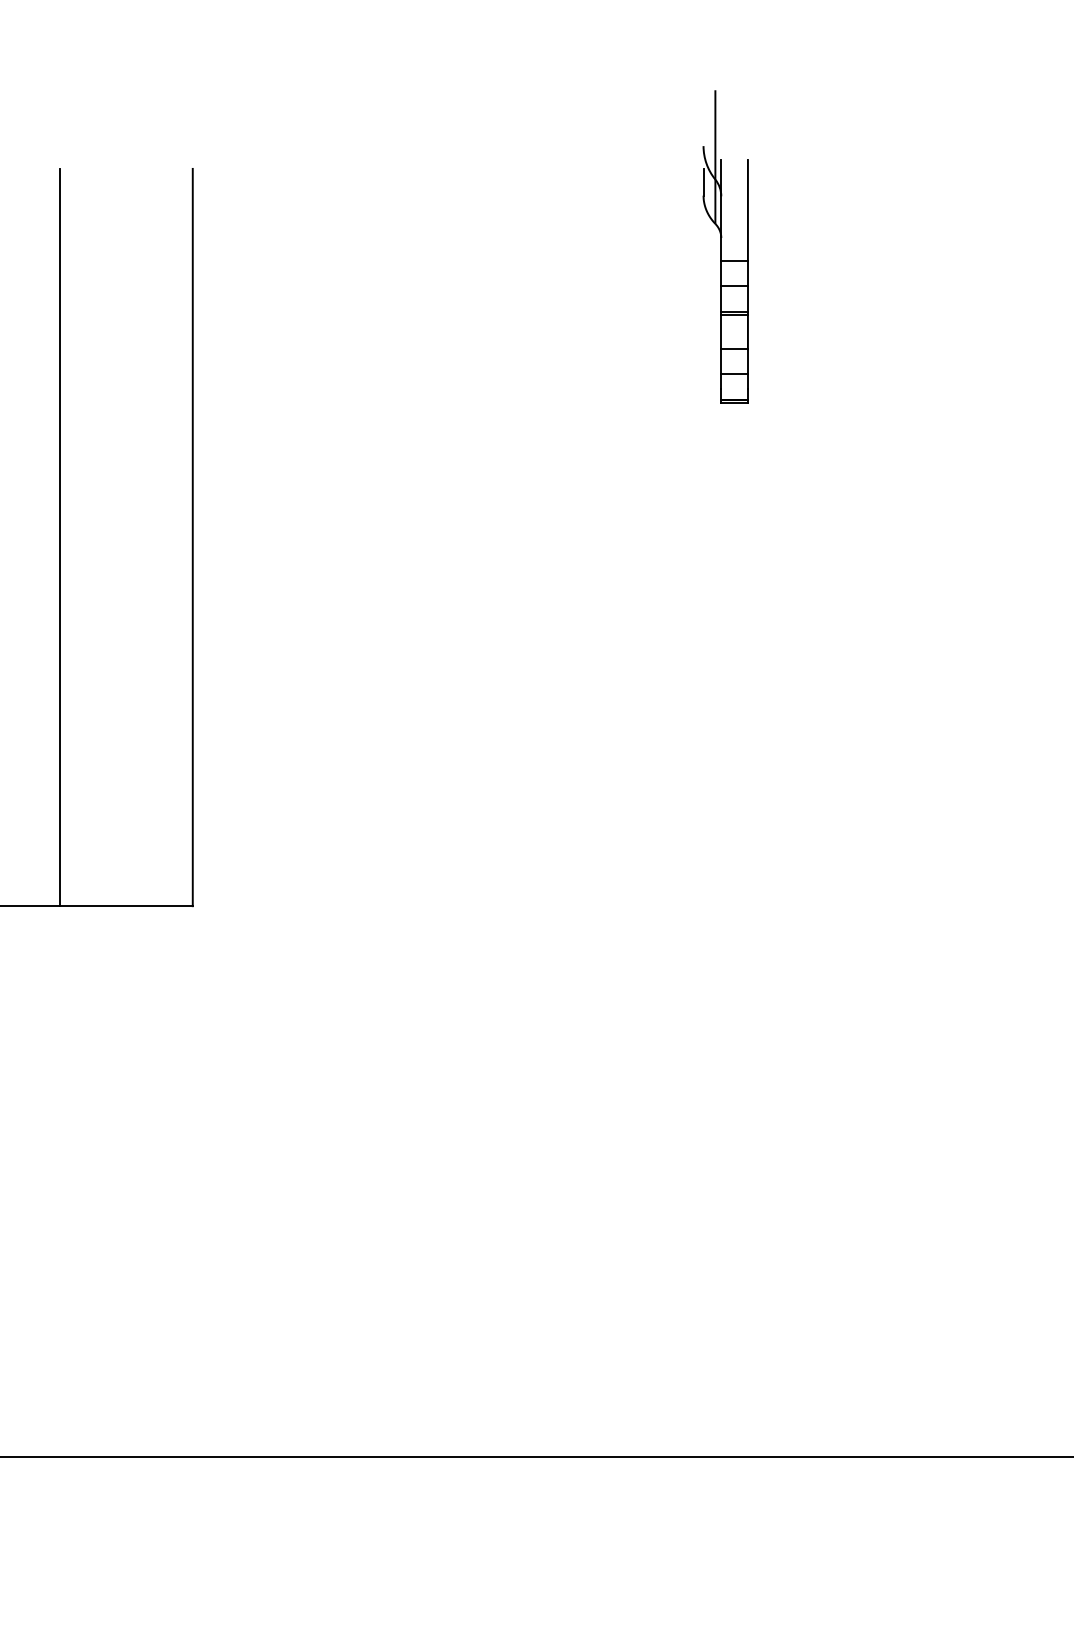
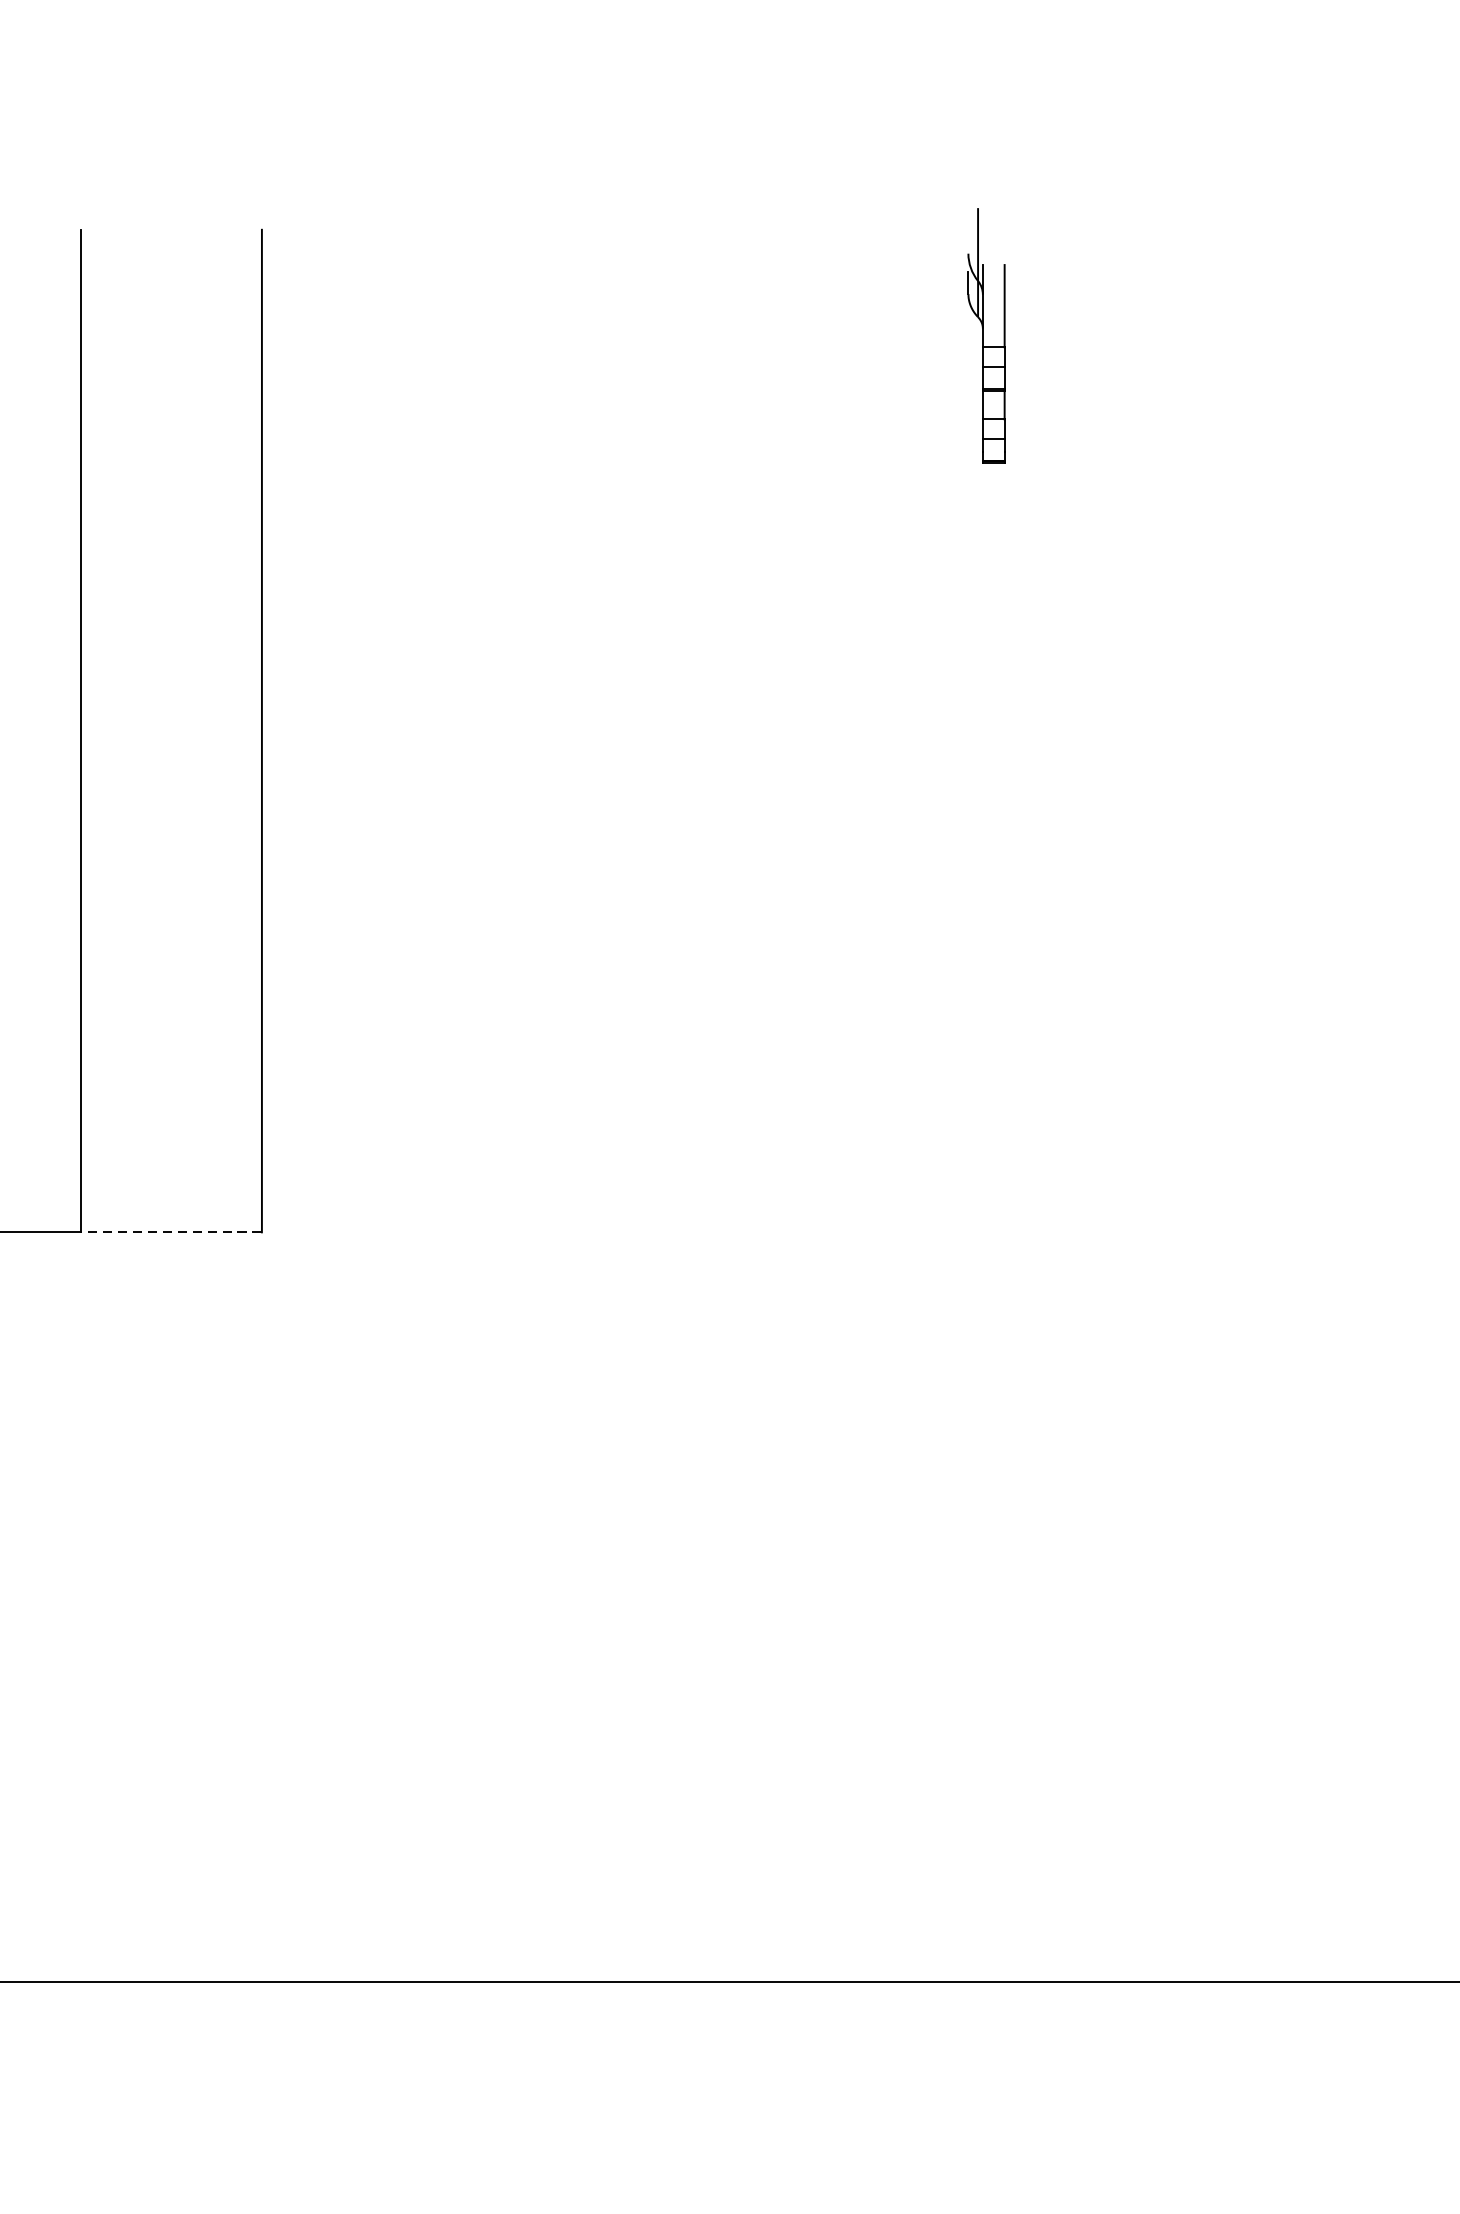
part: (725, 246) -> (986, 335), size x0.6
line: (126, 906) -> (171, 1232), solid -> dashed

